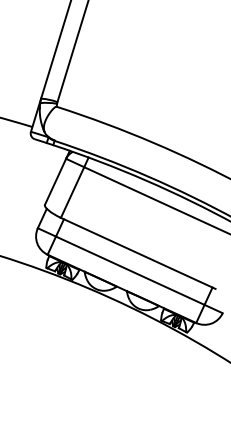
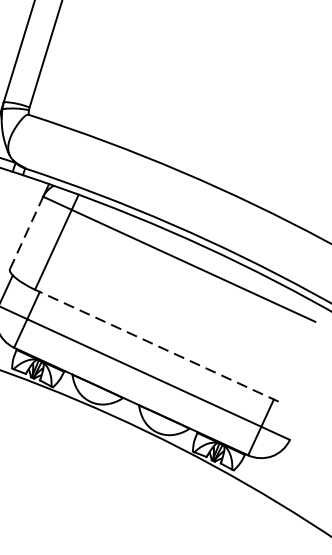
line: (55, 181) -> (26, 232), solid -> dashed
line: (137, 253) -> (155, 345), solid -> dashed

